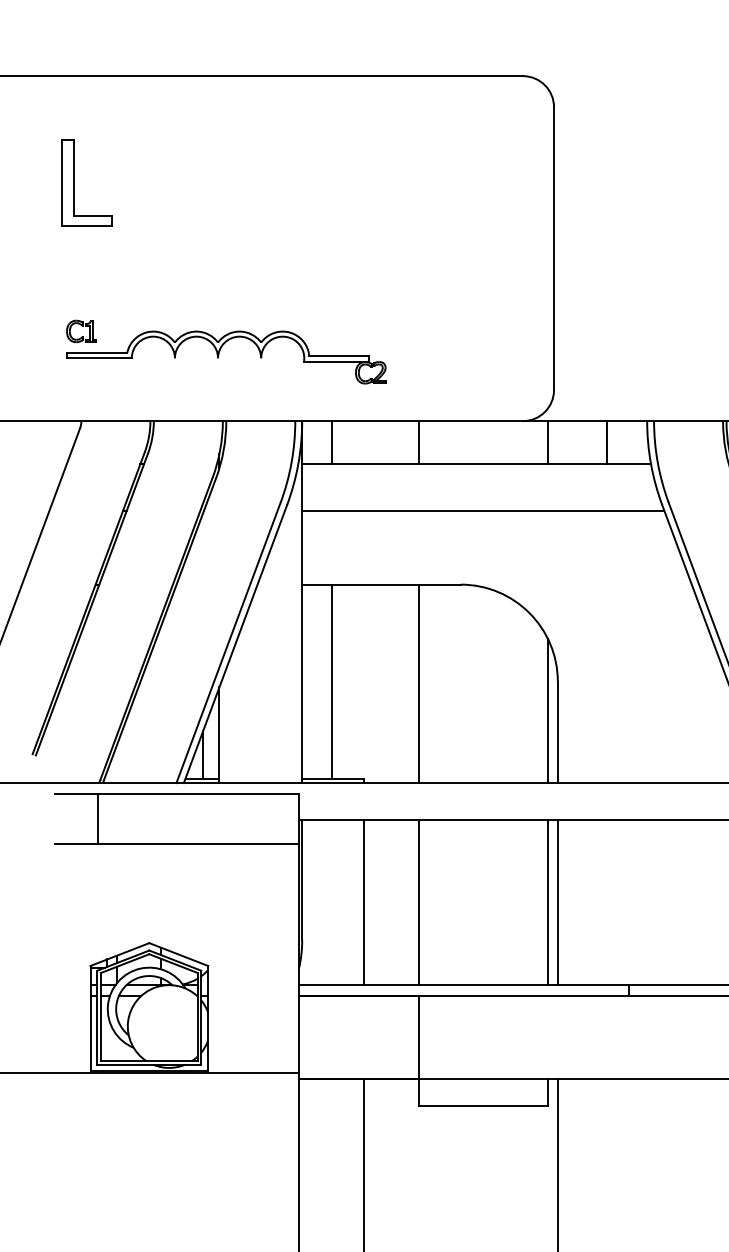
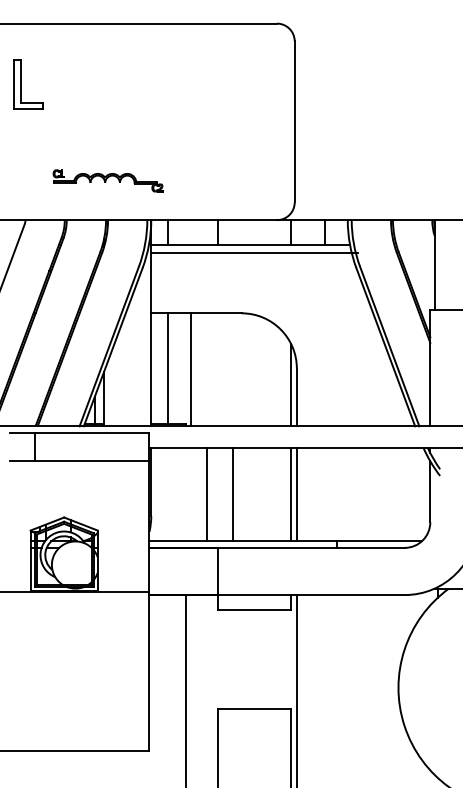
part: (225, 351) -> (107, 180), size x0.6
line: (483, 511) -> (254, 253), moved
line: (418, 683) -> (190, 369), moved
line: (364, 902) -> (207, 494), moved
line: (418, 902) -> (232, 494), moved

